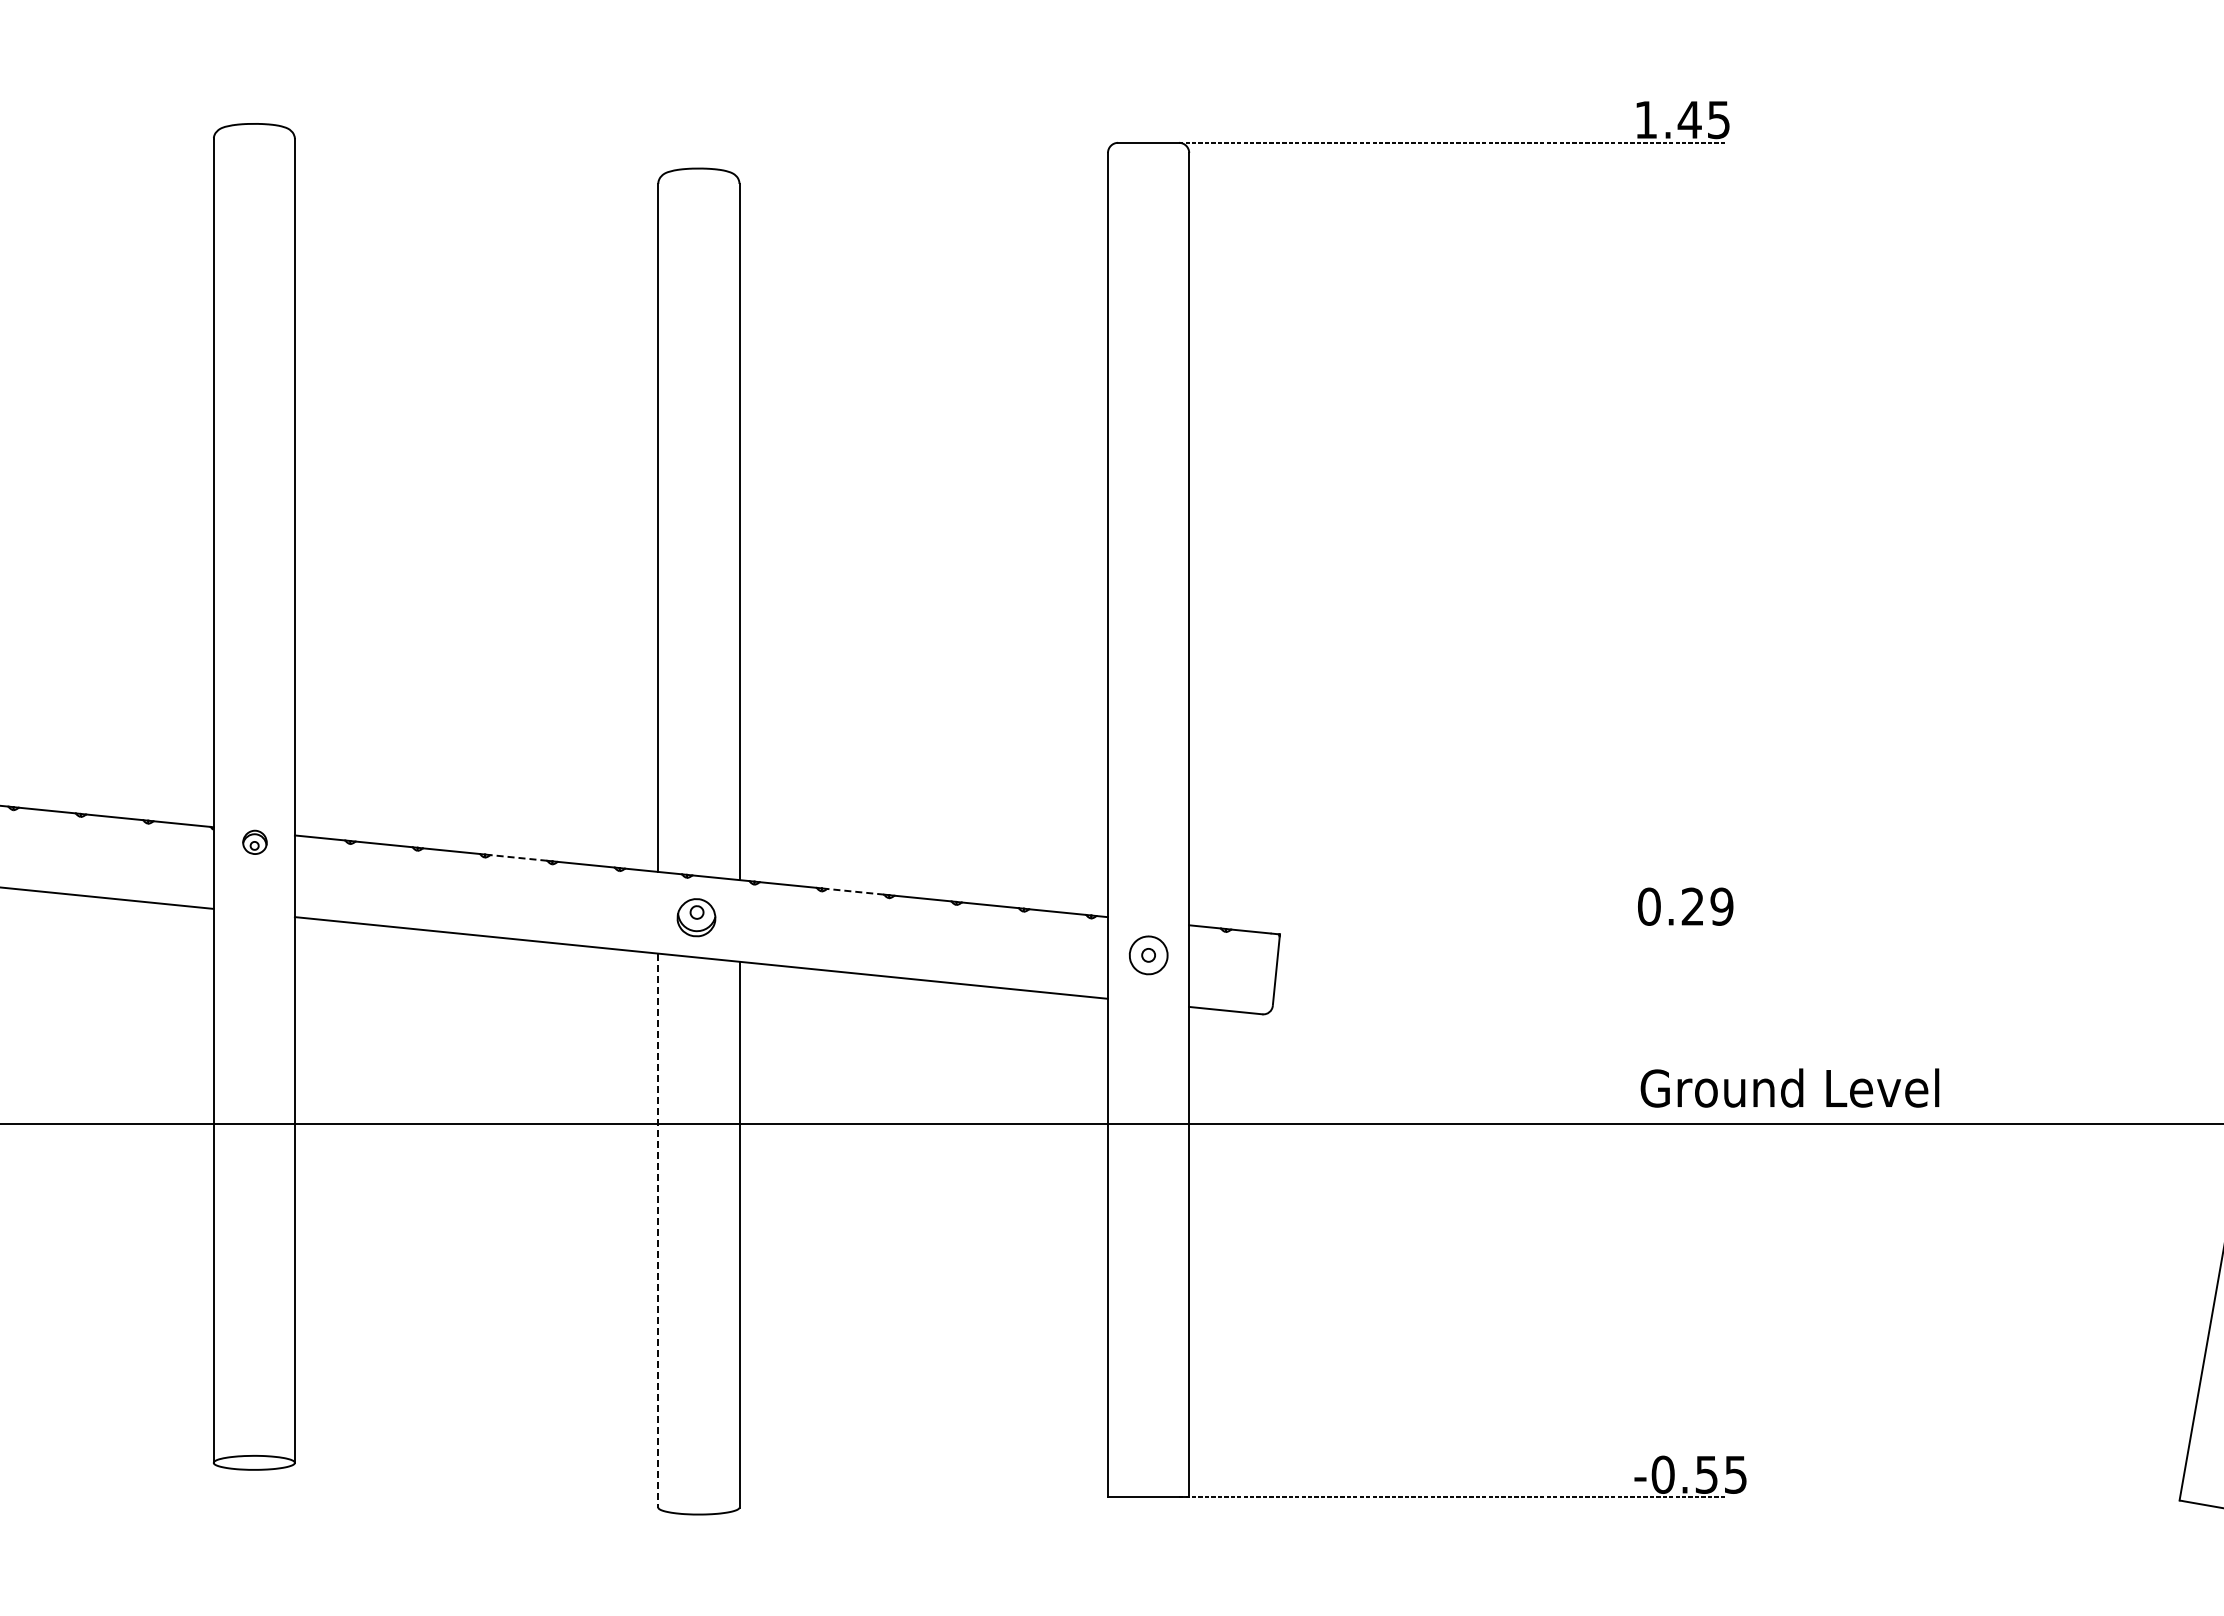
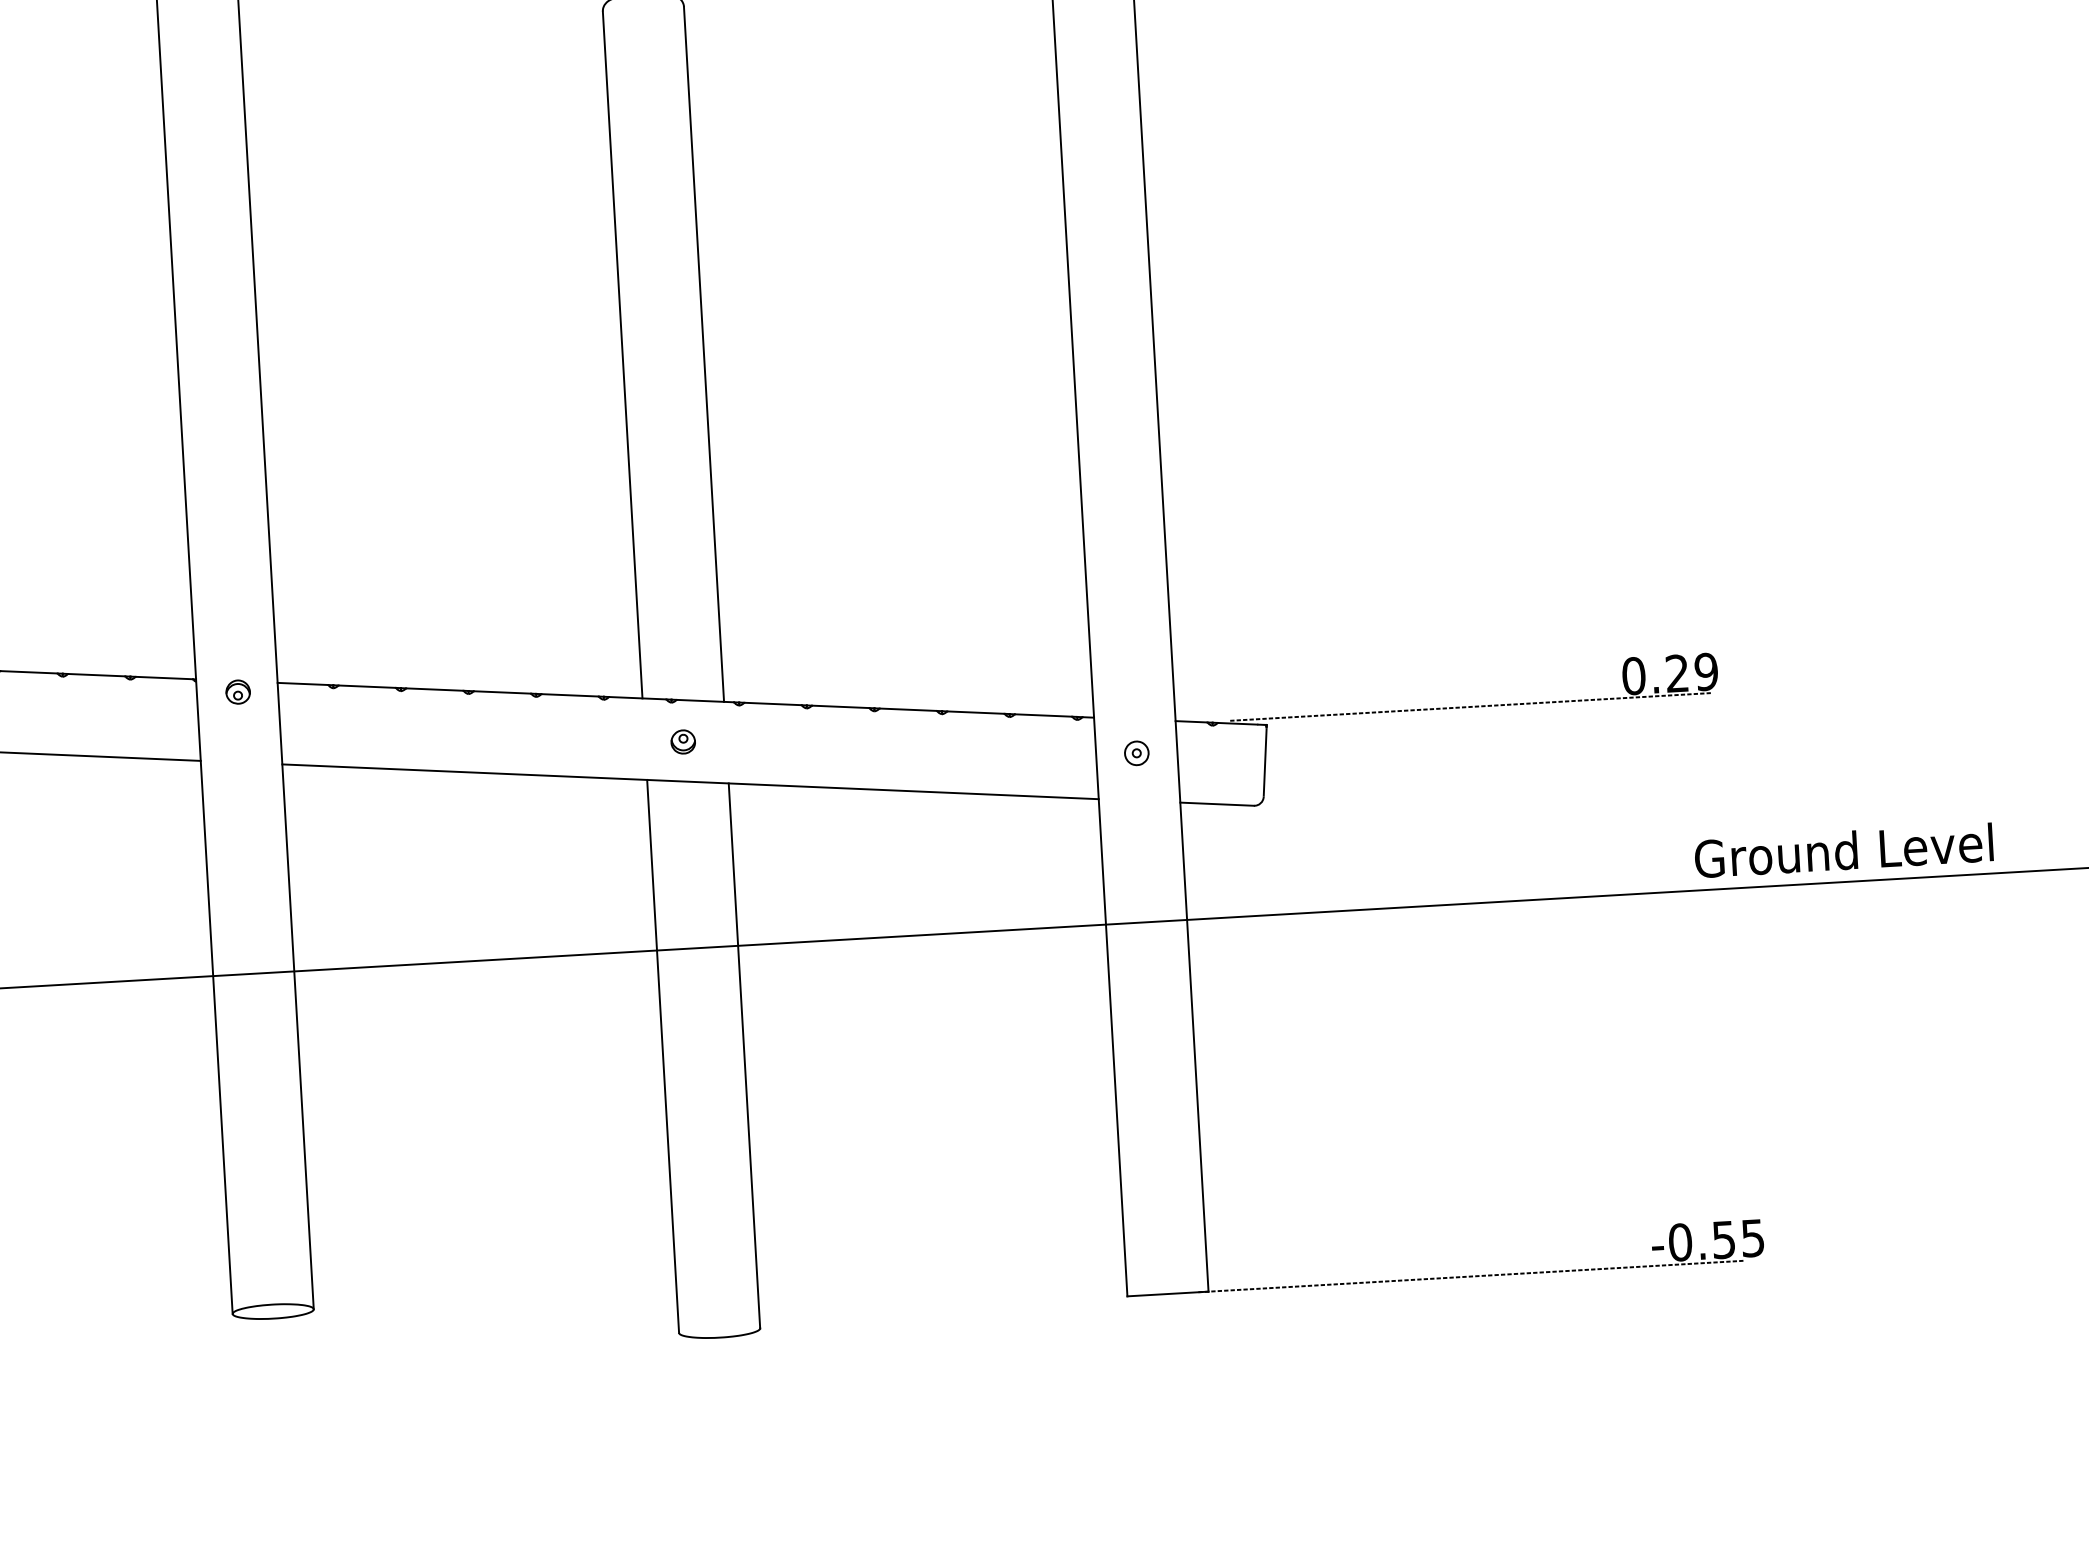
line: (518, 857) -> (502, 692), dashed -> solid
line: (855, 891) -> (840, 706), dashed -> solid
part: (696, 917) -> (683, 741), size x0.62
line: (1484, 928) -> (1470, 707), added
part: (1148, 954) -> (1136, 752), size x0.62
text: (1789, 1087) -> (1843, 850), moved
line: (658, 1230) -> (663, 1056), dashed -> solid

